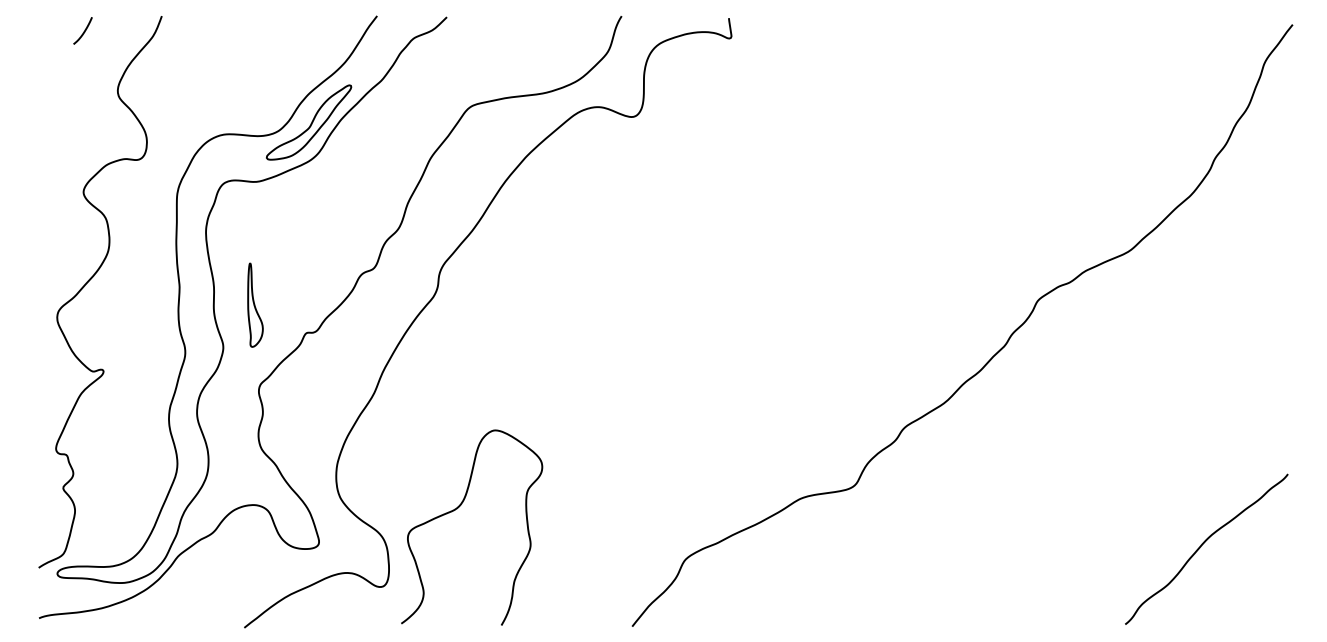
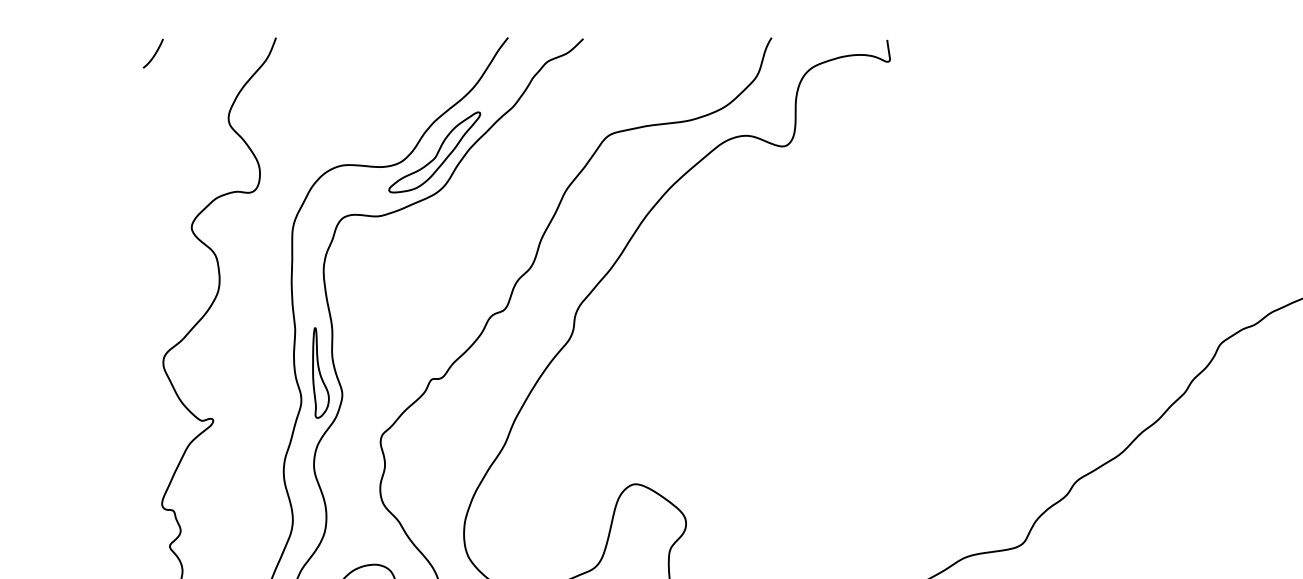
curve: (83, 31) -> (153, 54), moved
part: (255, 304) -> (320, 372), moved

